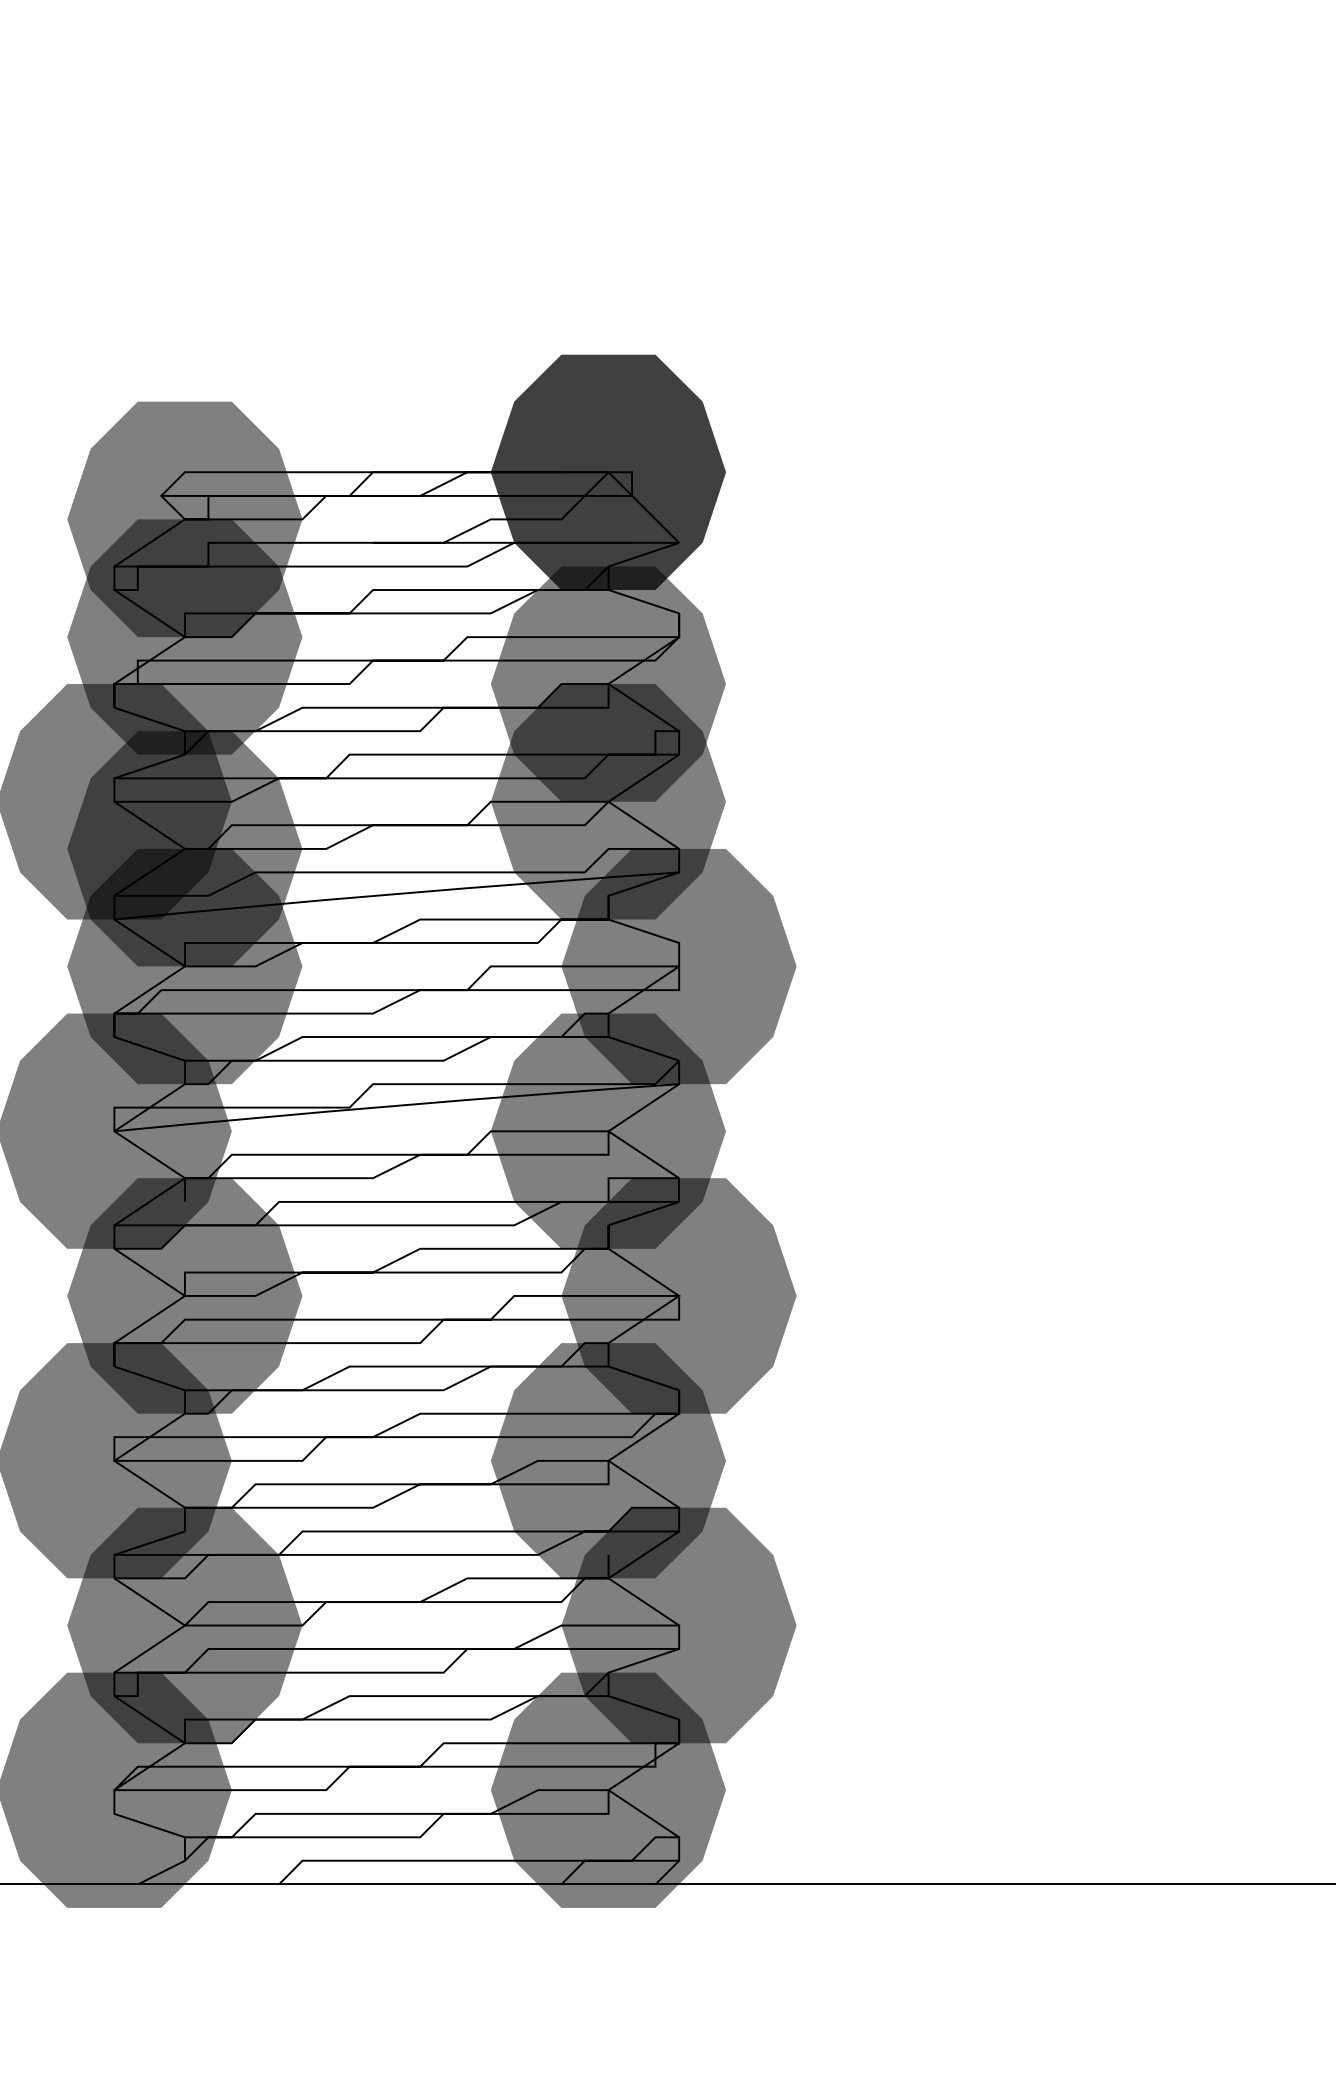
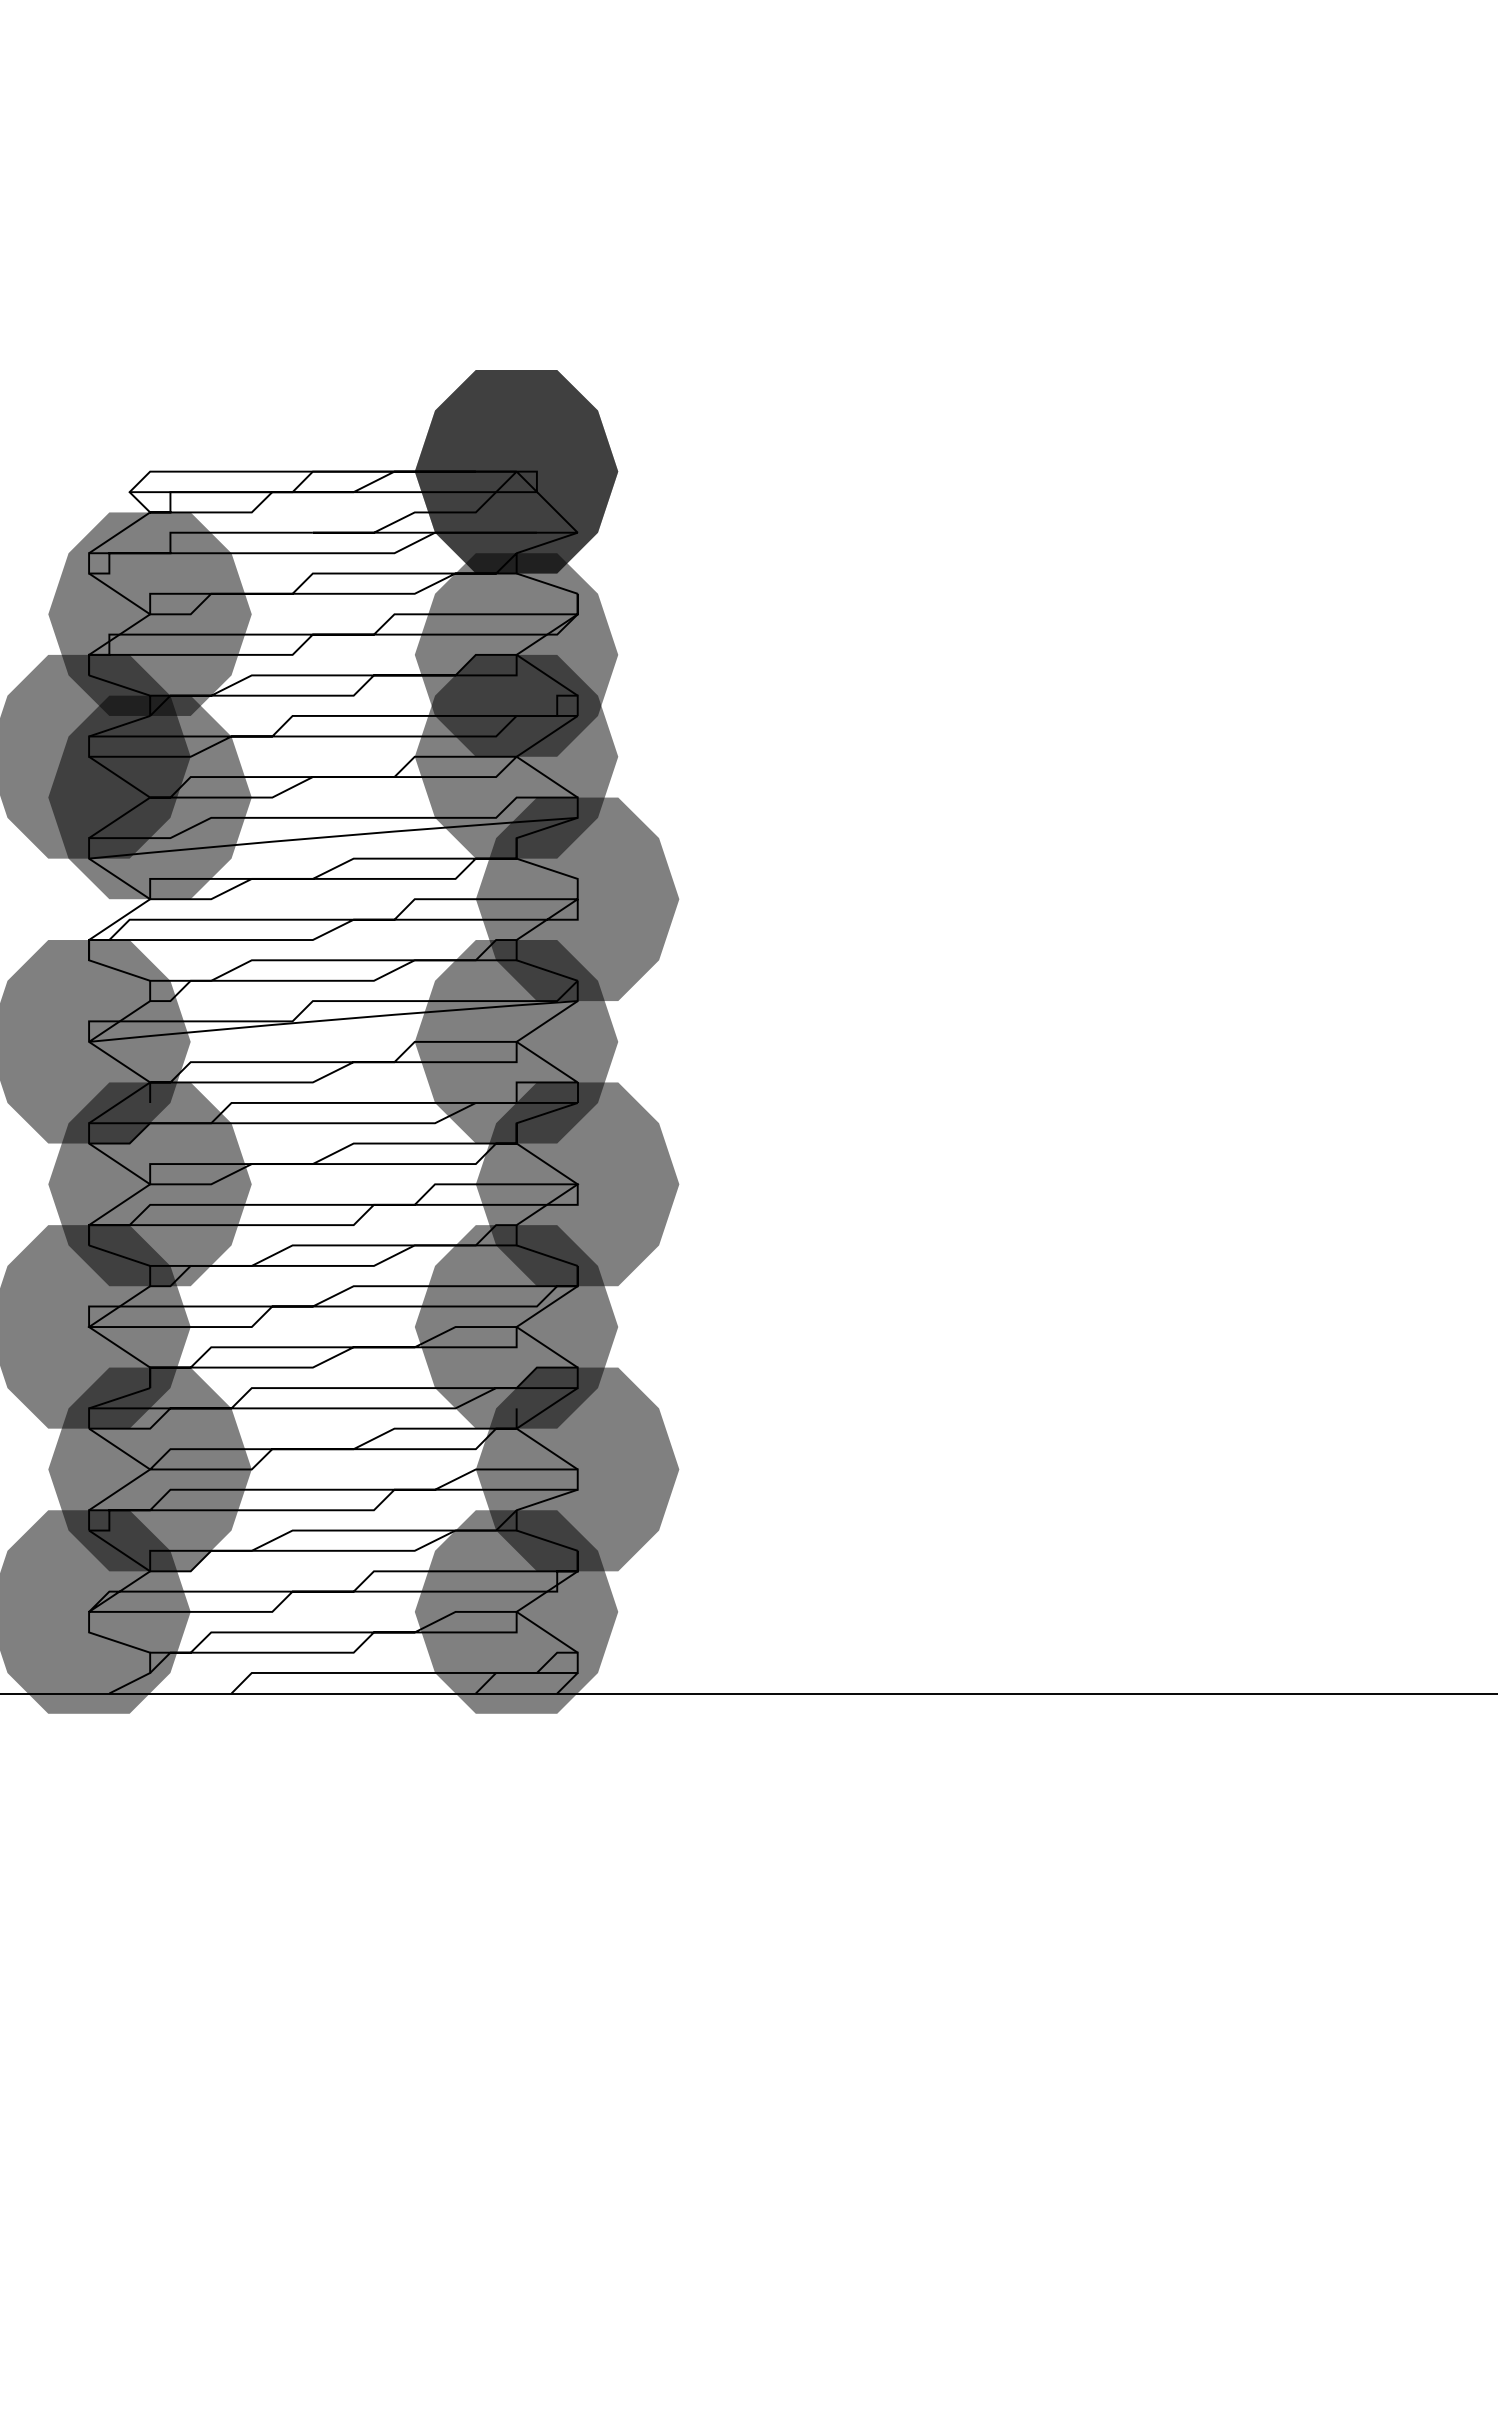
fill: (184, 519) -> (149, 512), removed
fill: (184, 966) -> (149, 899), removed

